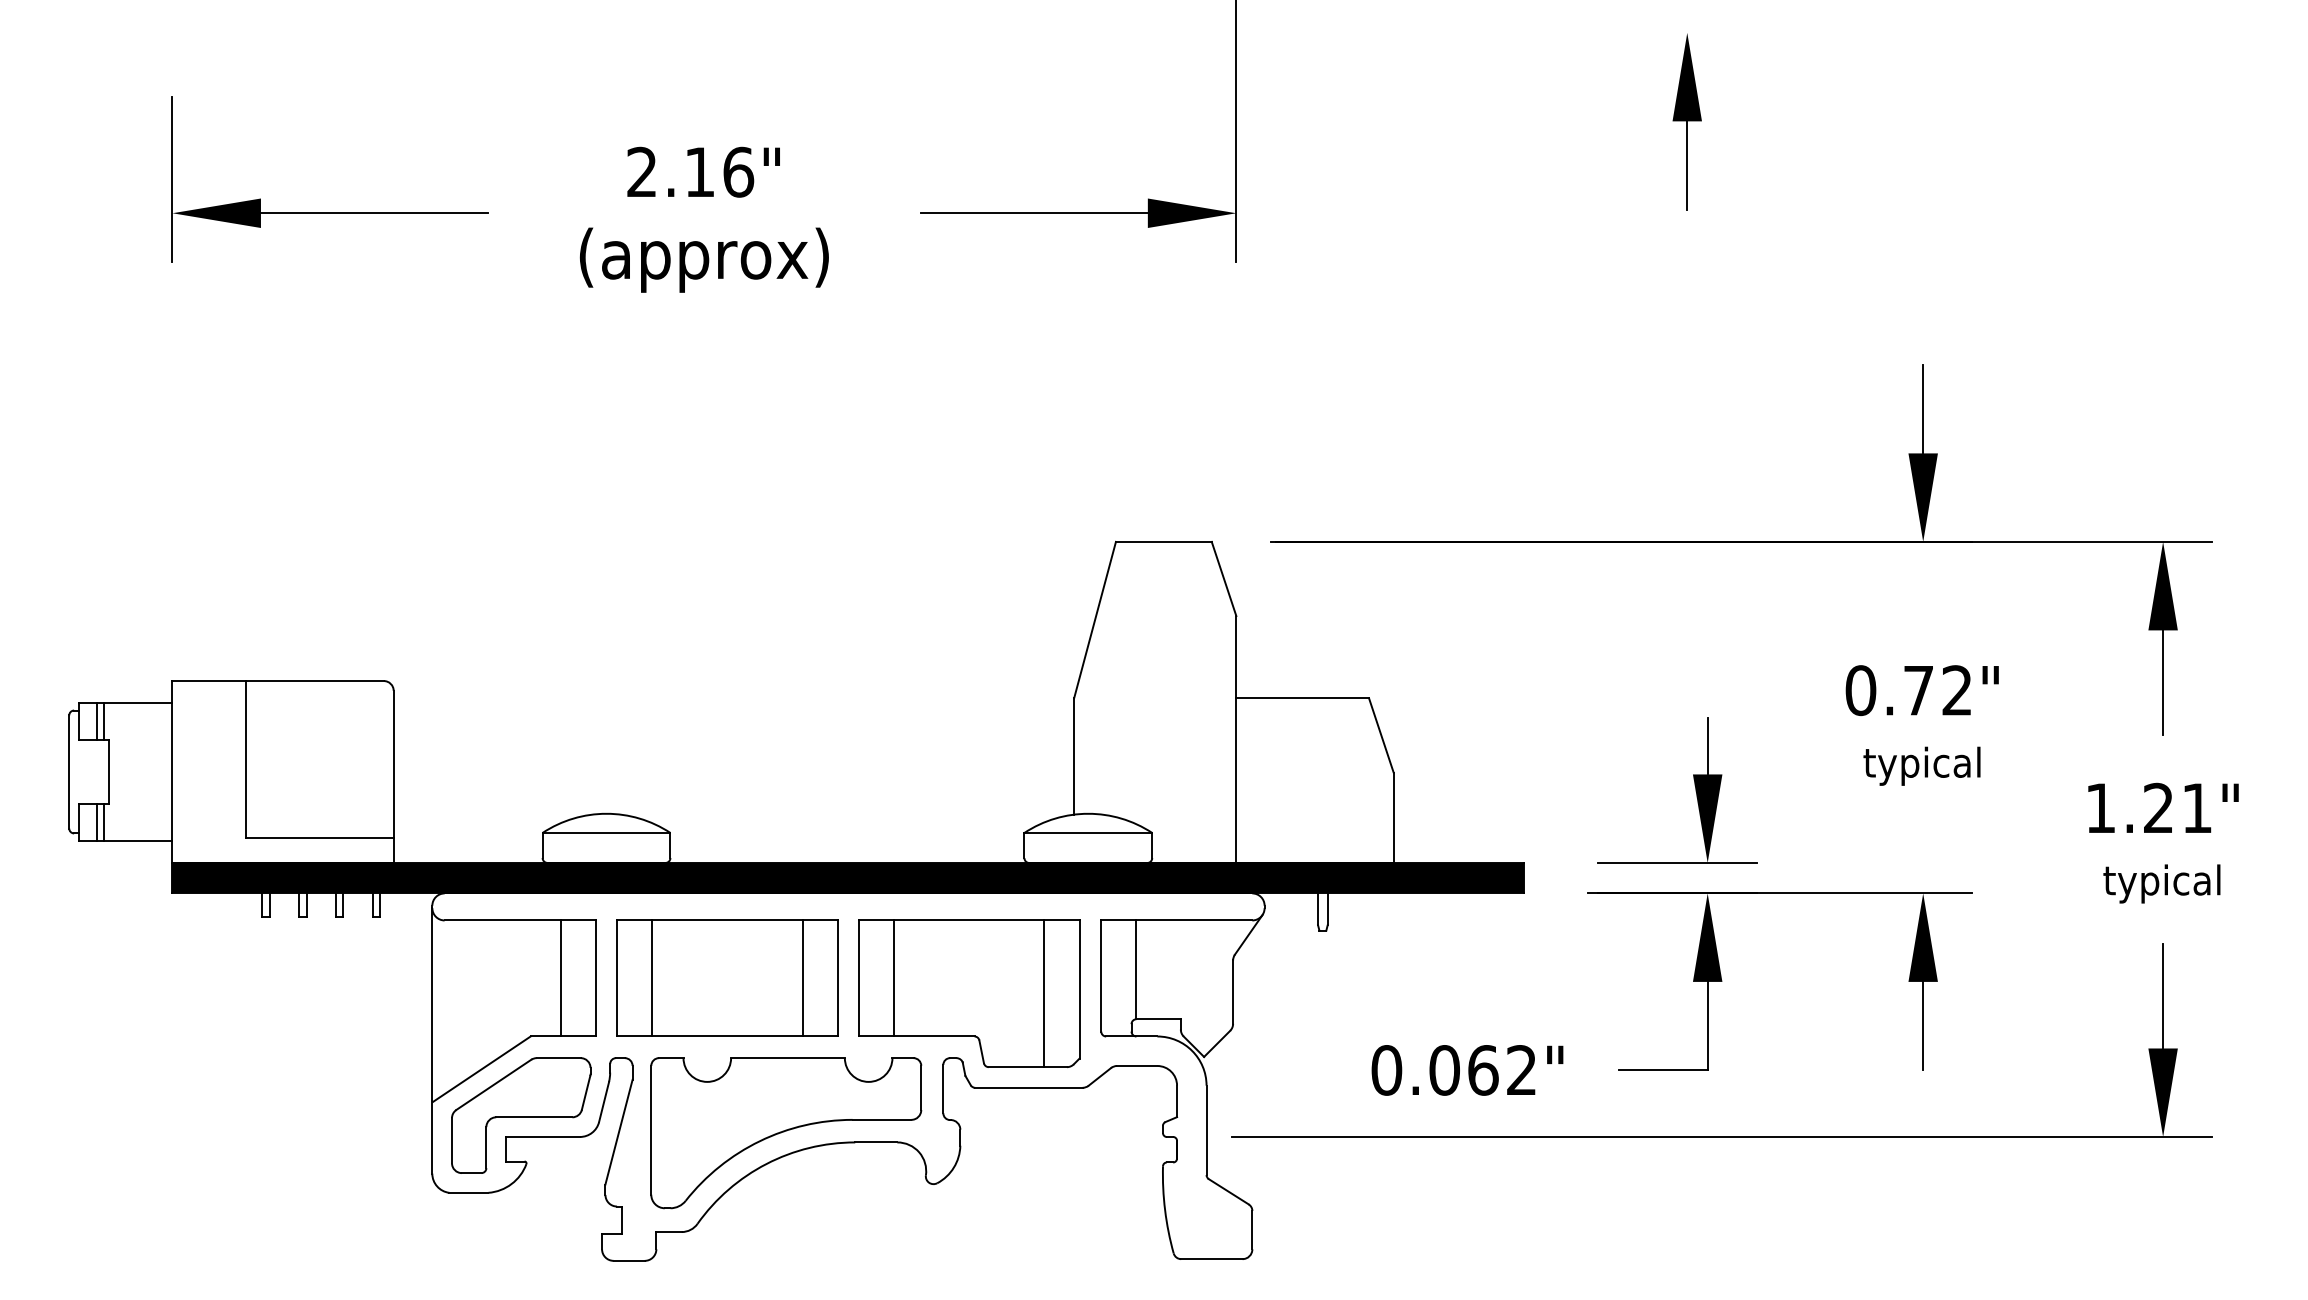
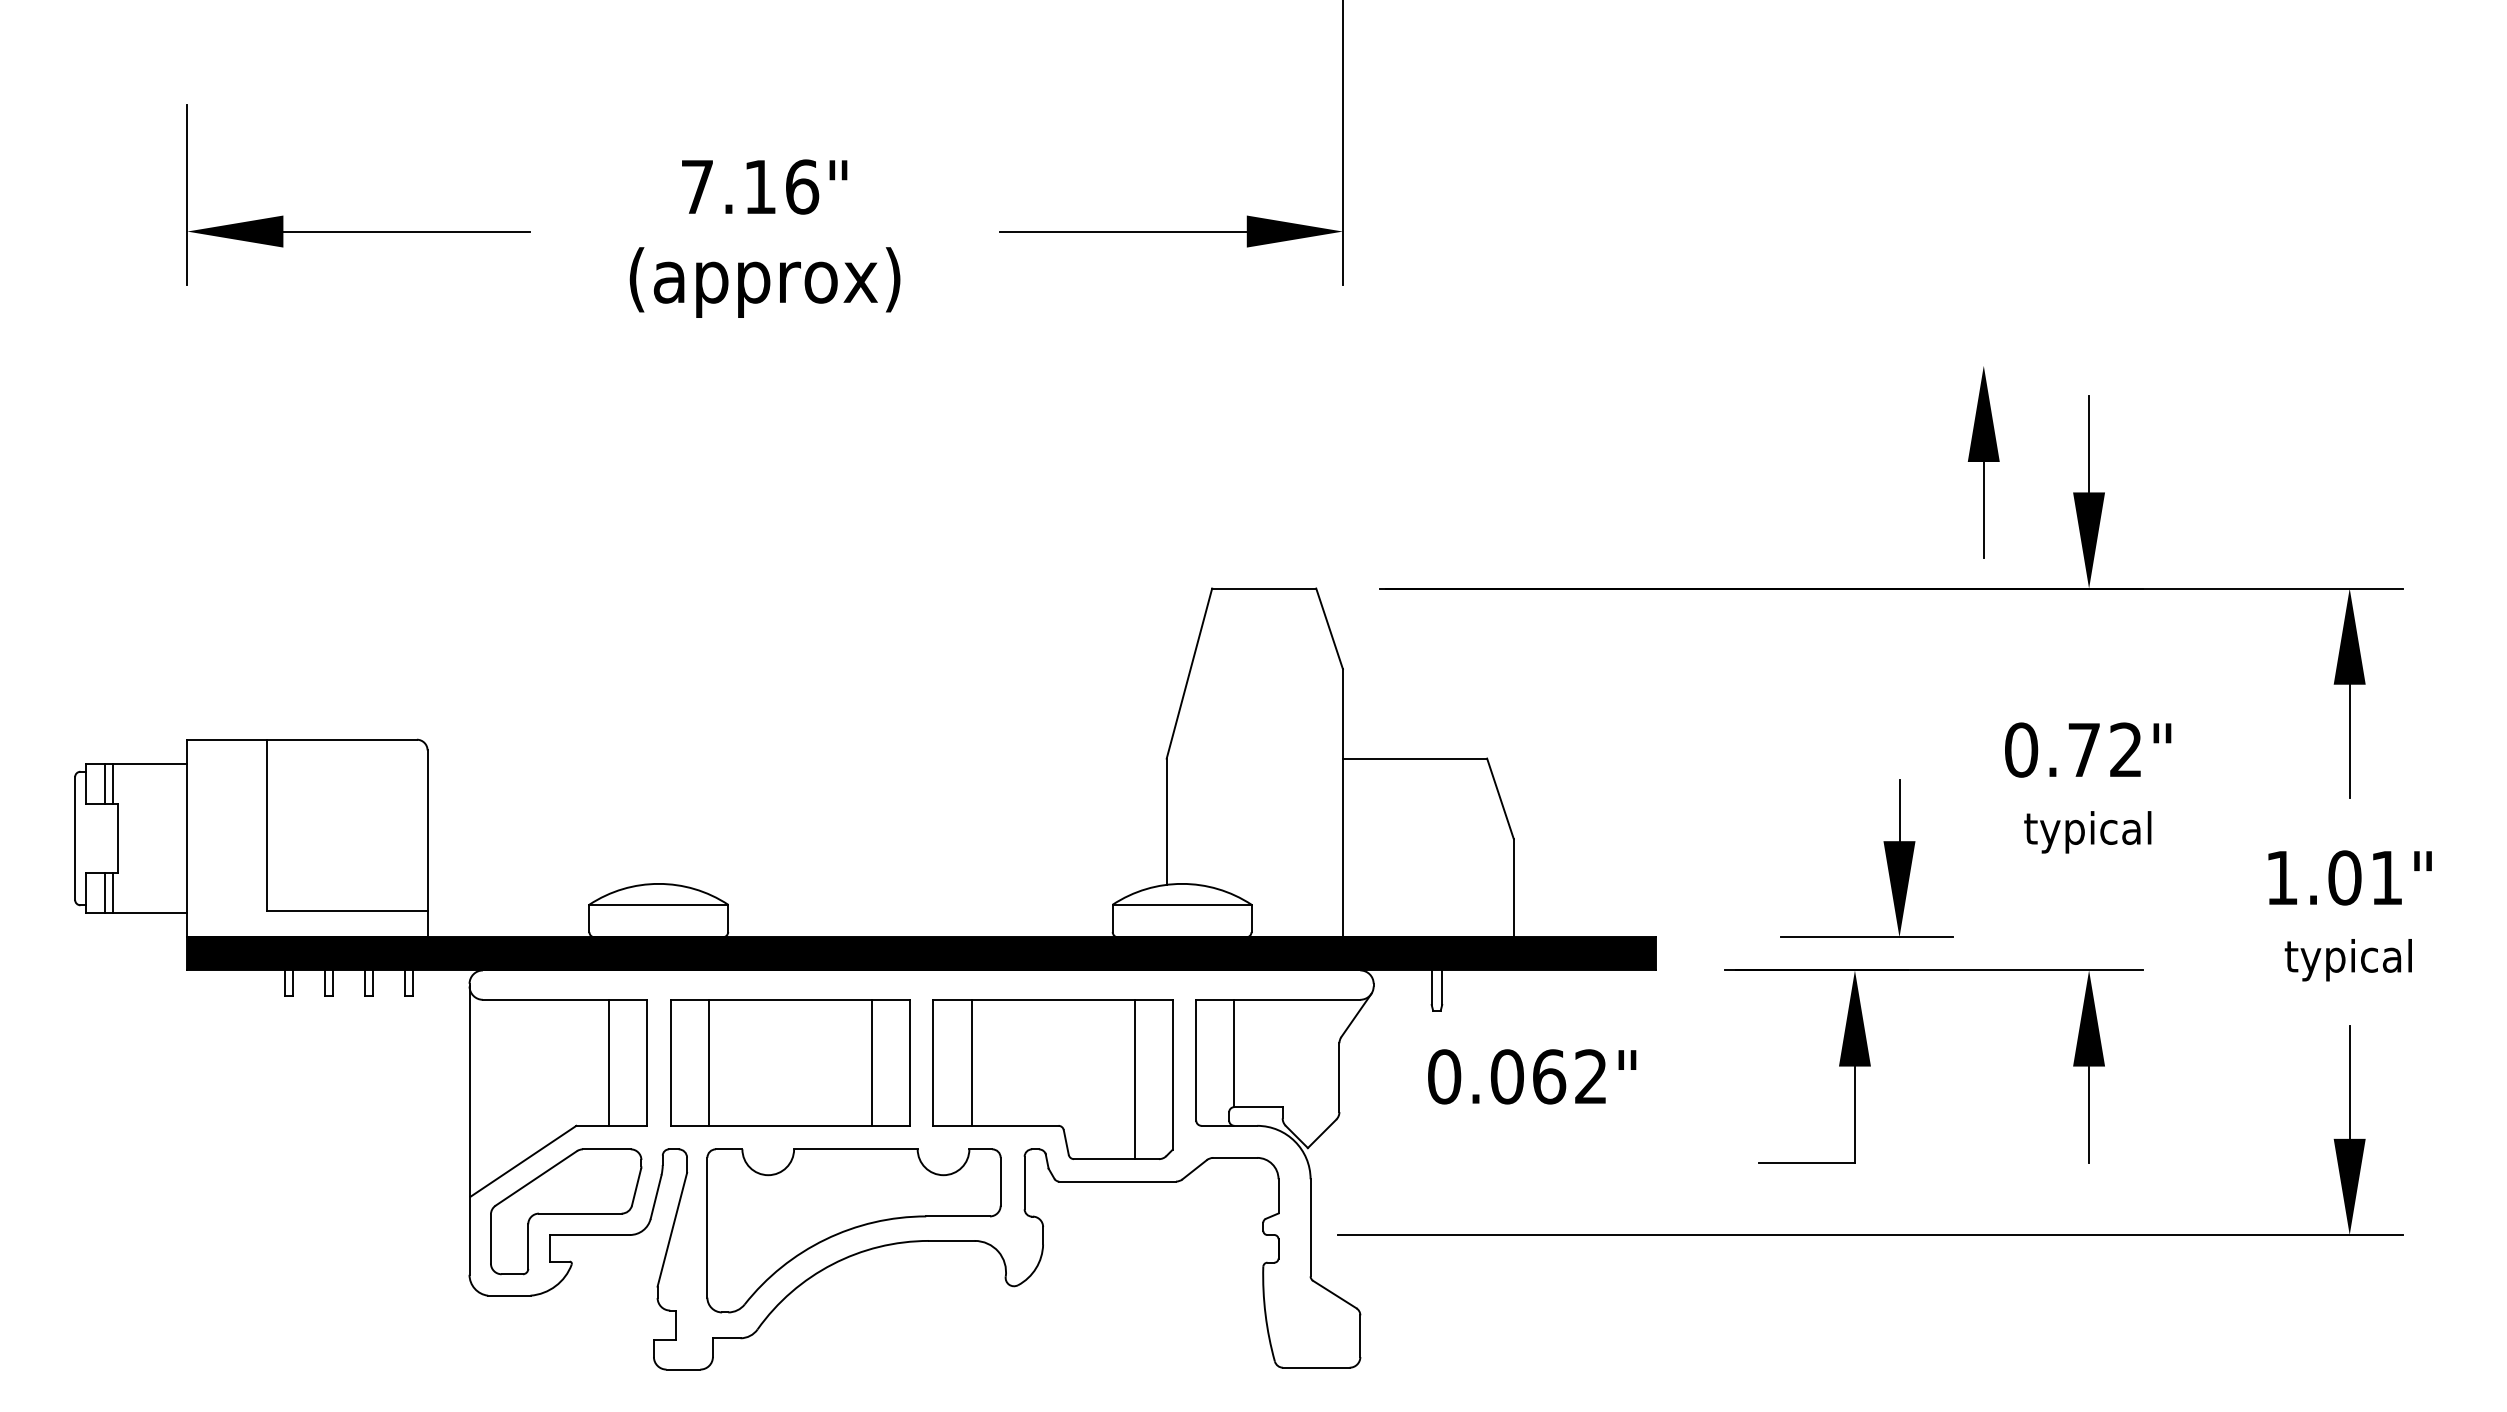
part: (1686, 121) -> (1982, 462), moved
text: (641, 171) -> (696, 186), 2.16" -> 7.16"
part: (1694, 785) -> (1885, 853), moved
text: (2158, 807) -> (2344, 877), 1.21" -> 1.01"
text: (1467, 1070) -> (1532, 1076), moved

